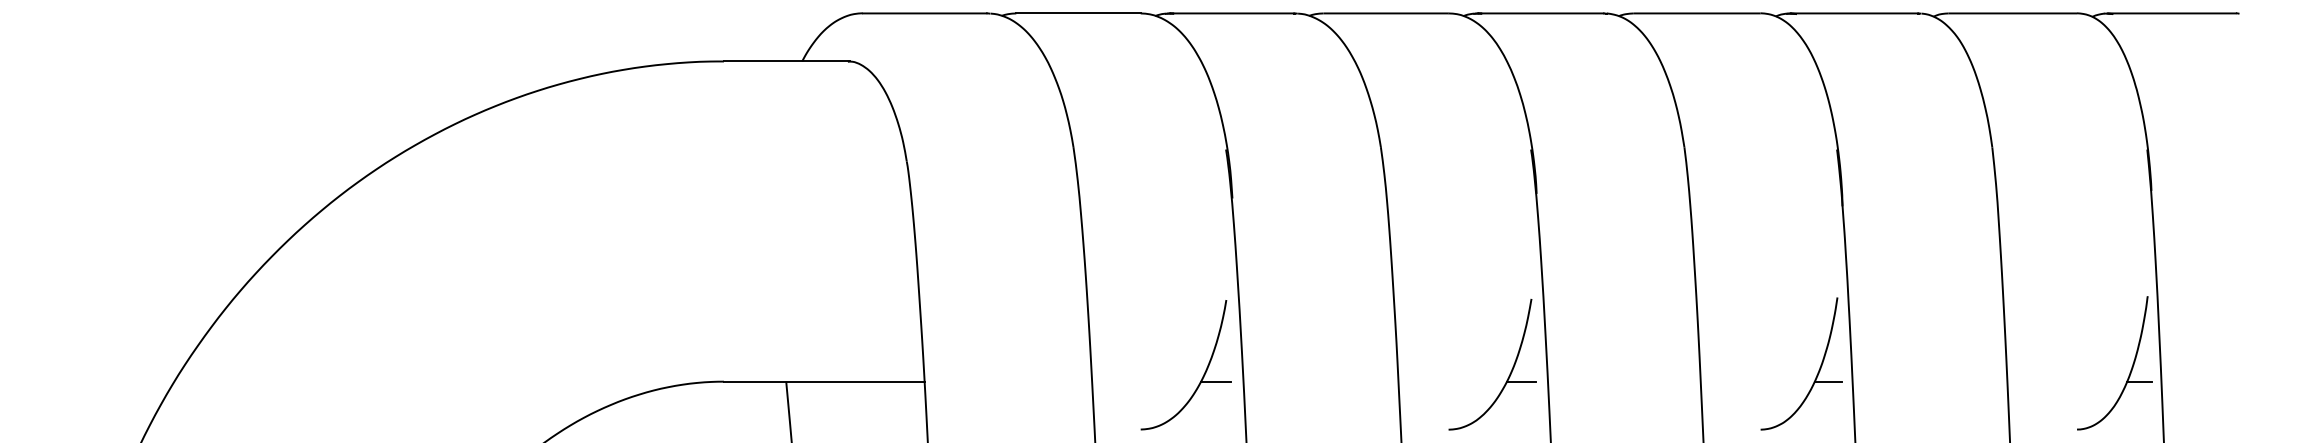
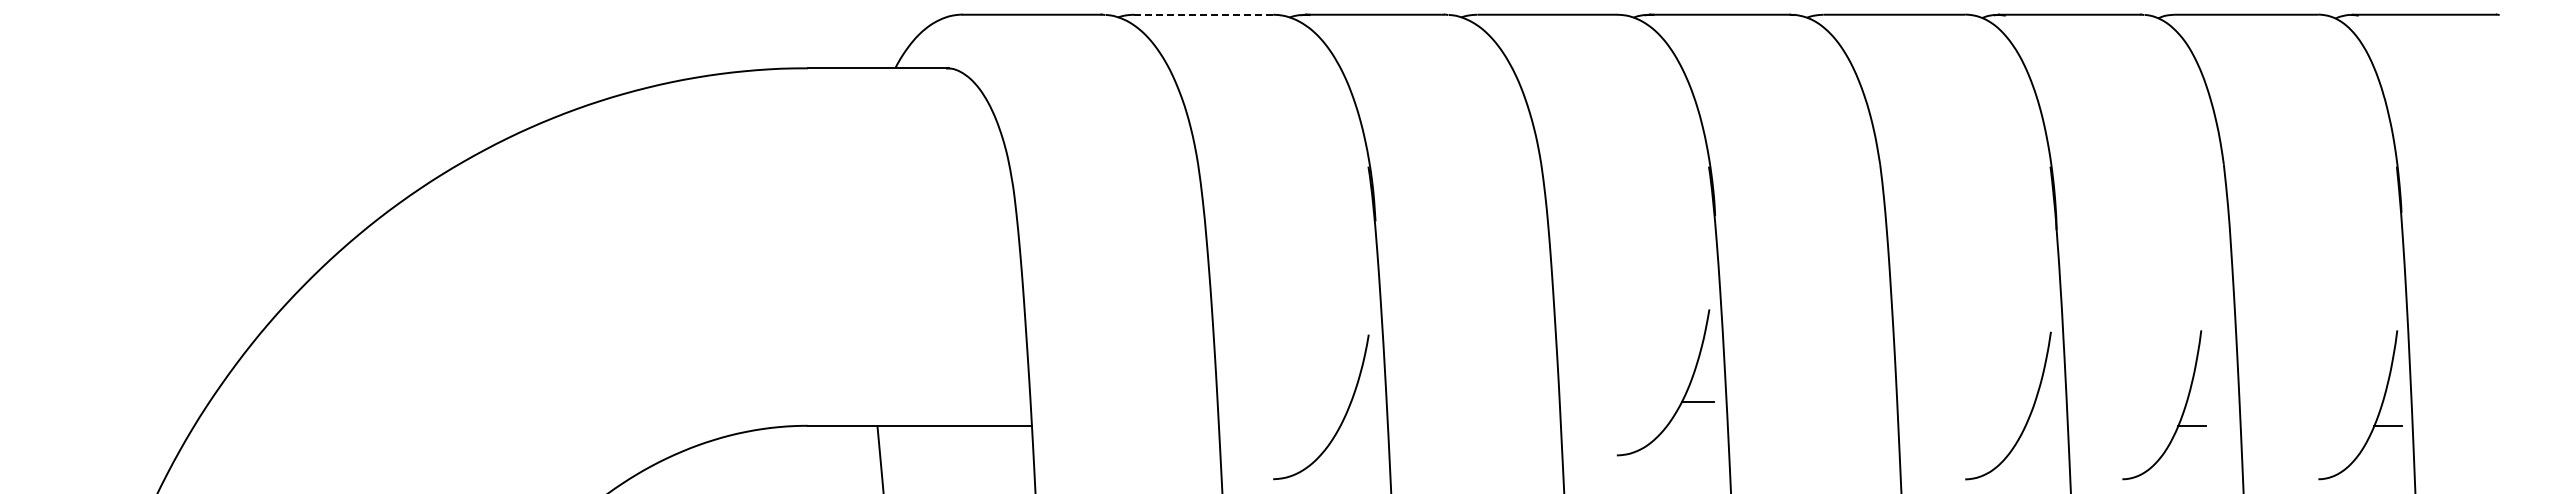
line: (1078, 13) -> (1203, 14), solid -> dashed
part: (1955, 368) -> (2182, 411), added
part: (1510, 372) -> (1685, 391), moved
line: (1216, 381) -> (1357, 425), removed
line: (1828, 381) -> (2040, 425), removed

